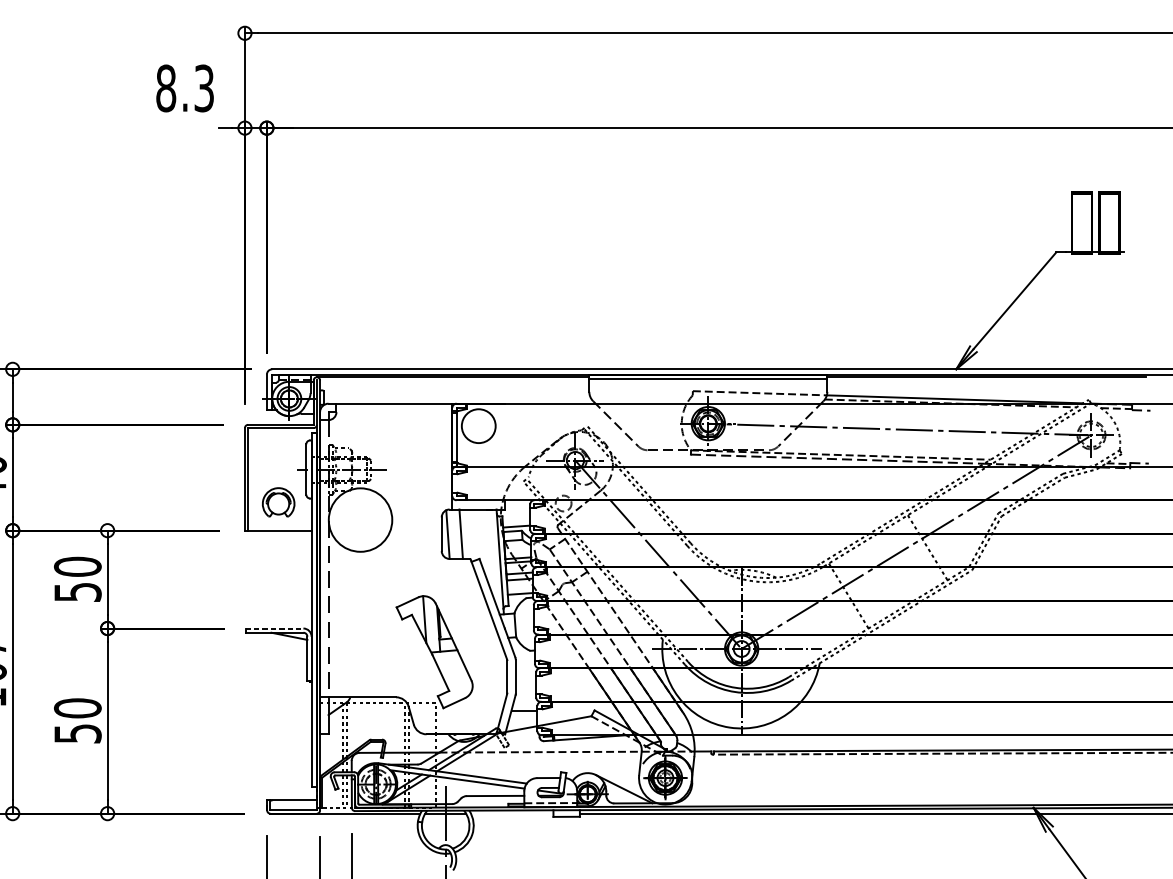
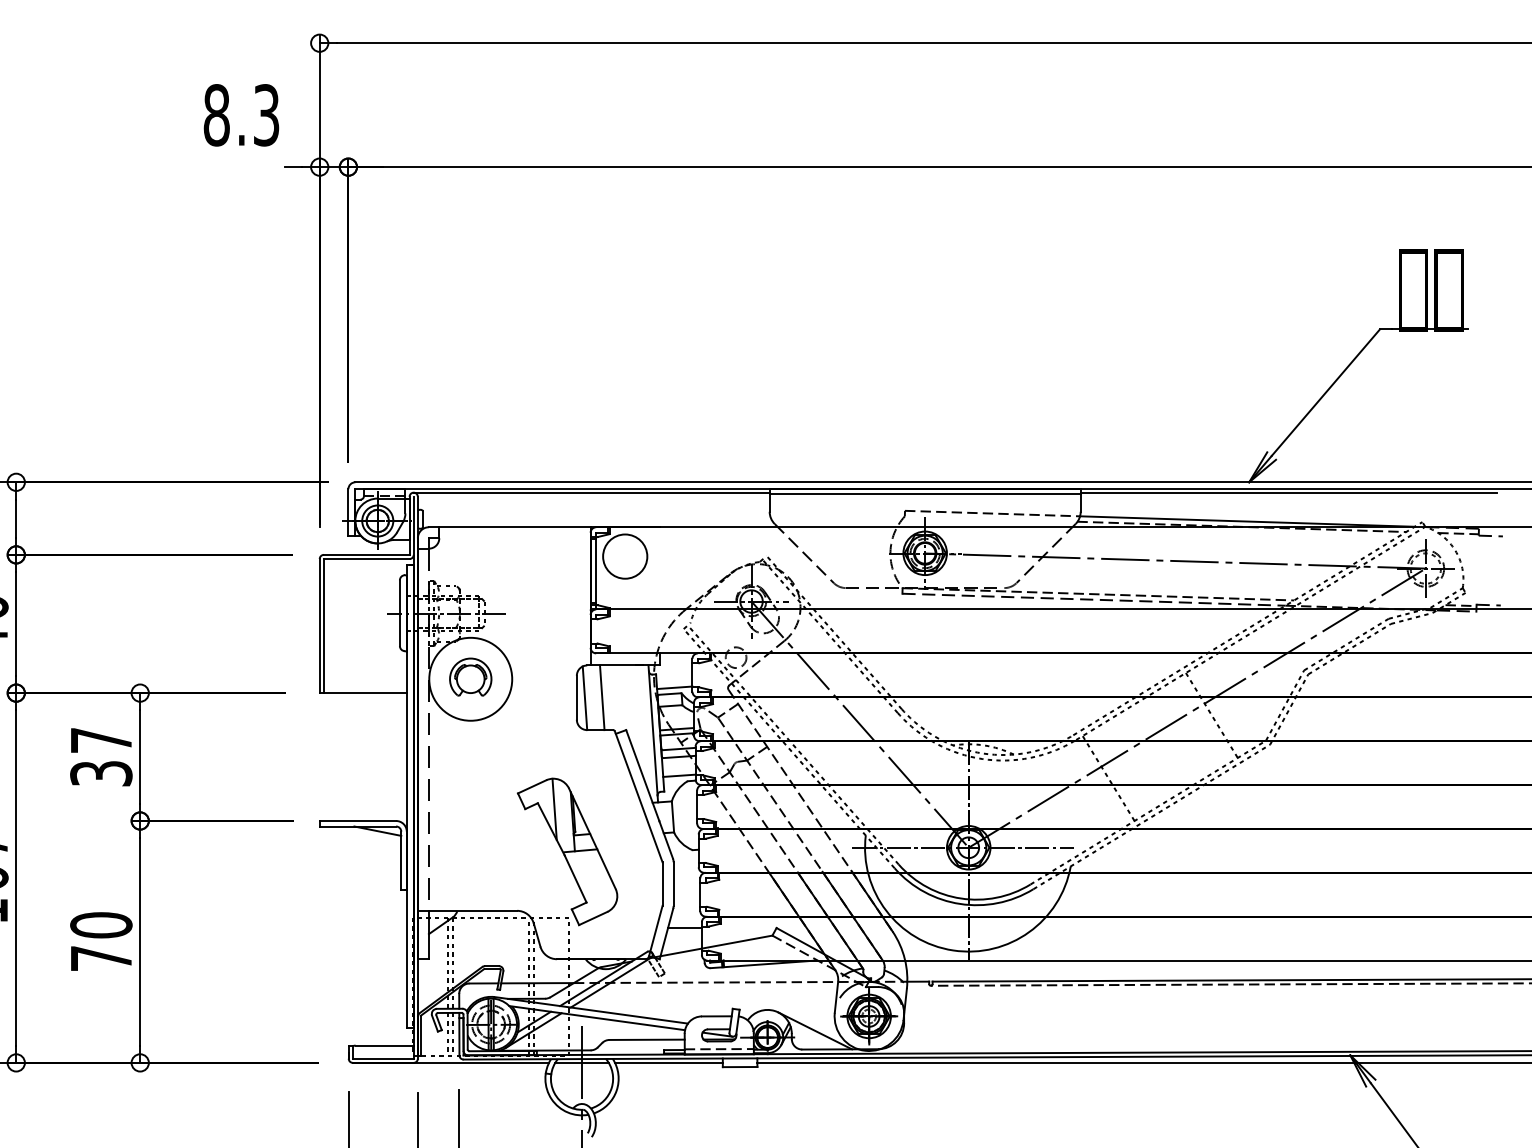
part: (278, 501) -> (470, 676), moved
text: (77, 579) -> (101, 756), 50 -> 37
line: (274, 628) -> (358, 820), dashed -> solid
text: (77, 733) -> (101, 958), 50 -> 70
line: (511, 813) -> (668, 1062), added

